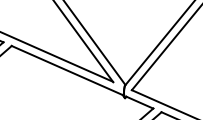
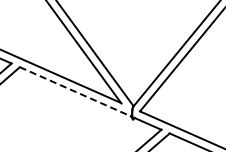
line: (67, 70) -> (75, 91), solid -> dashed

